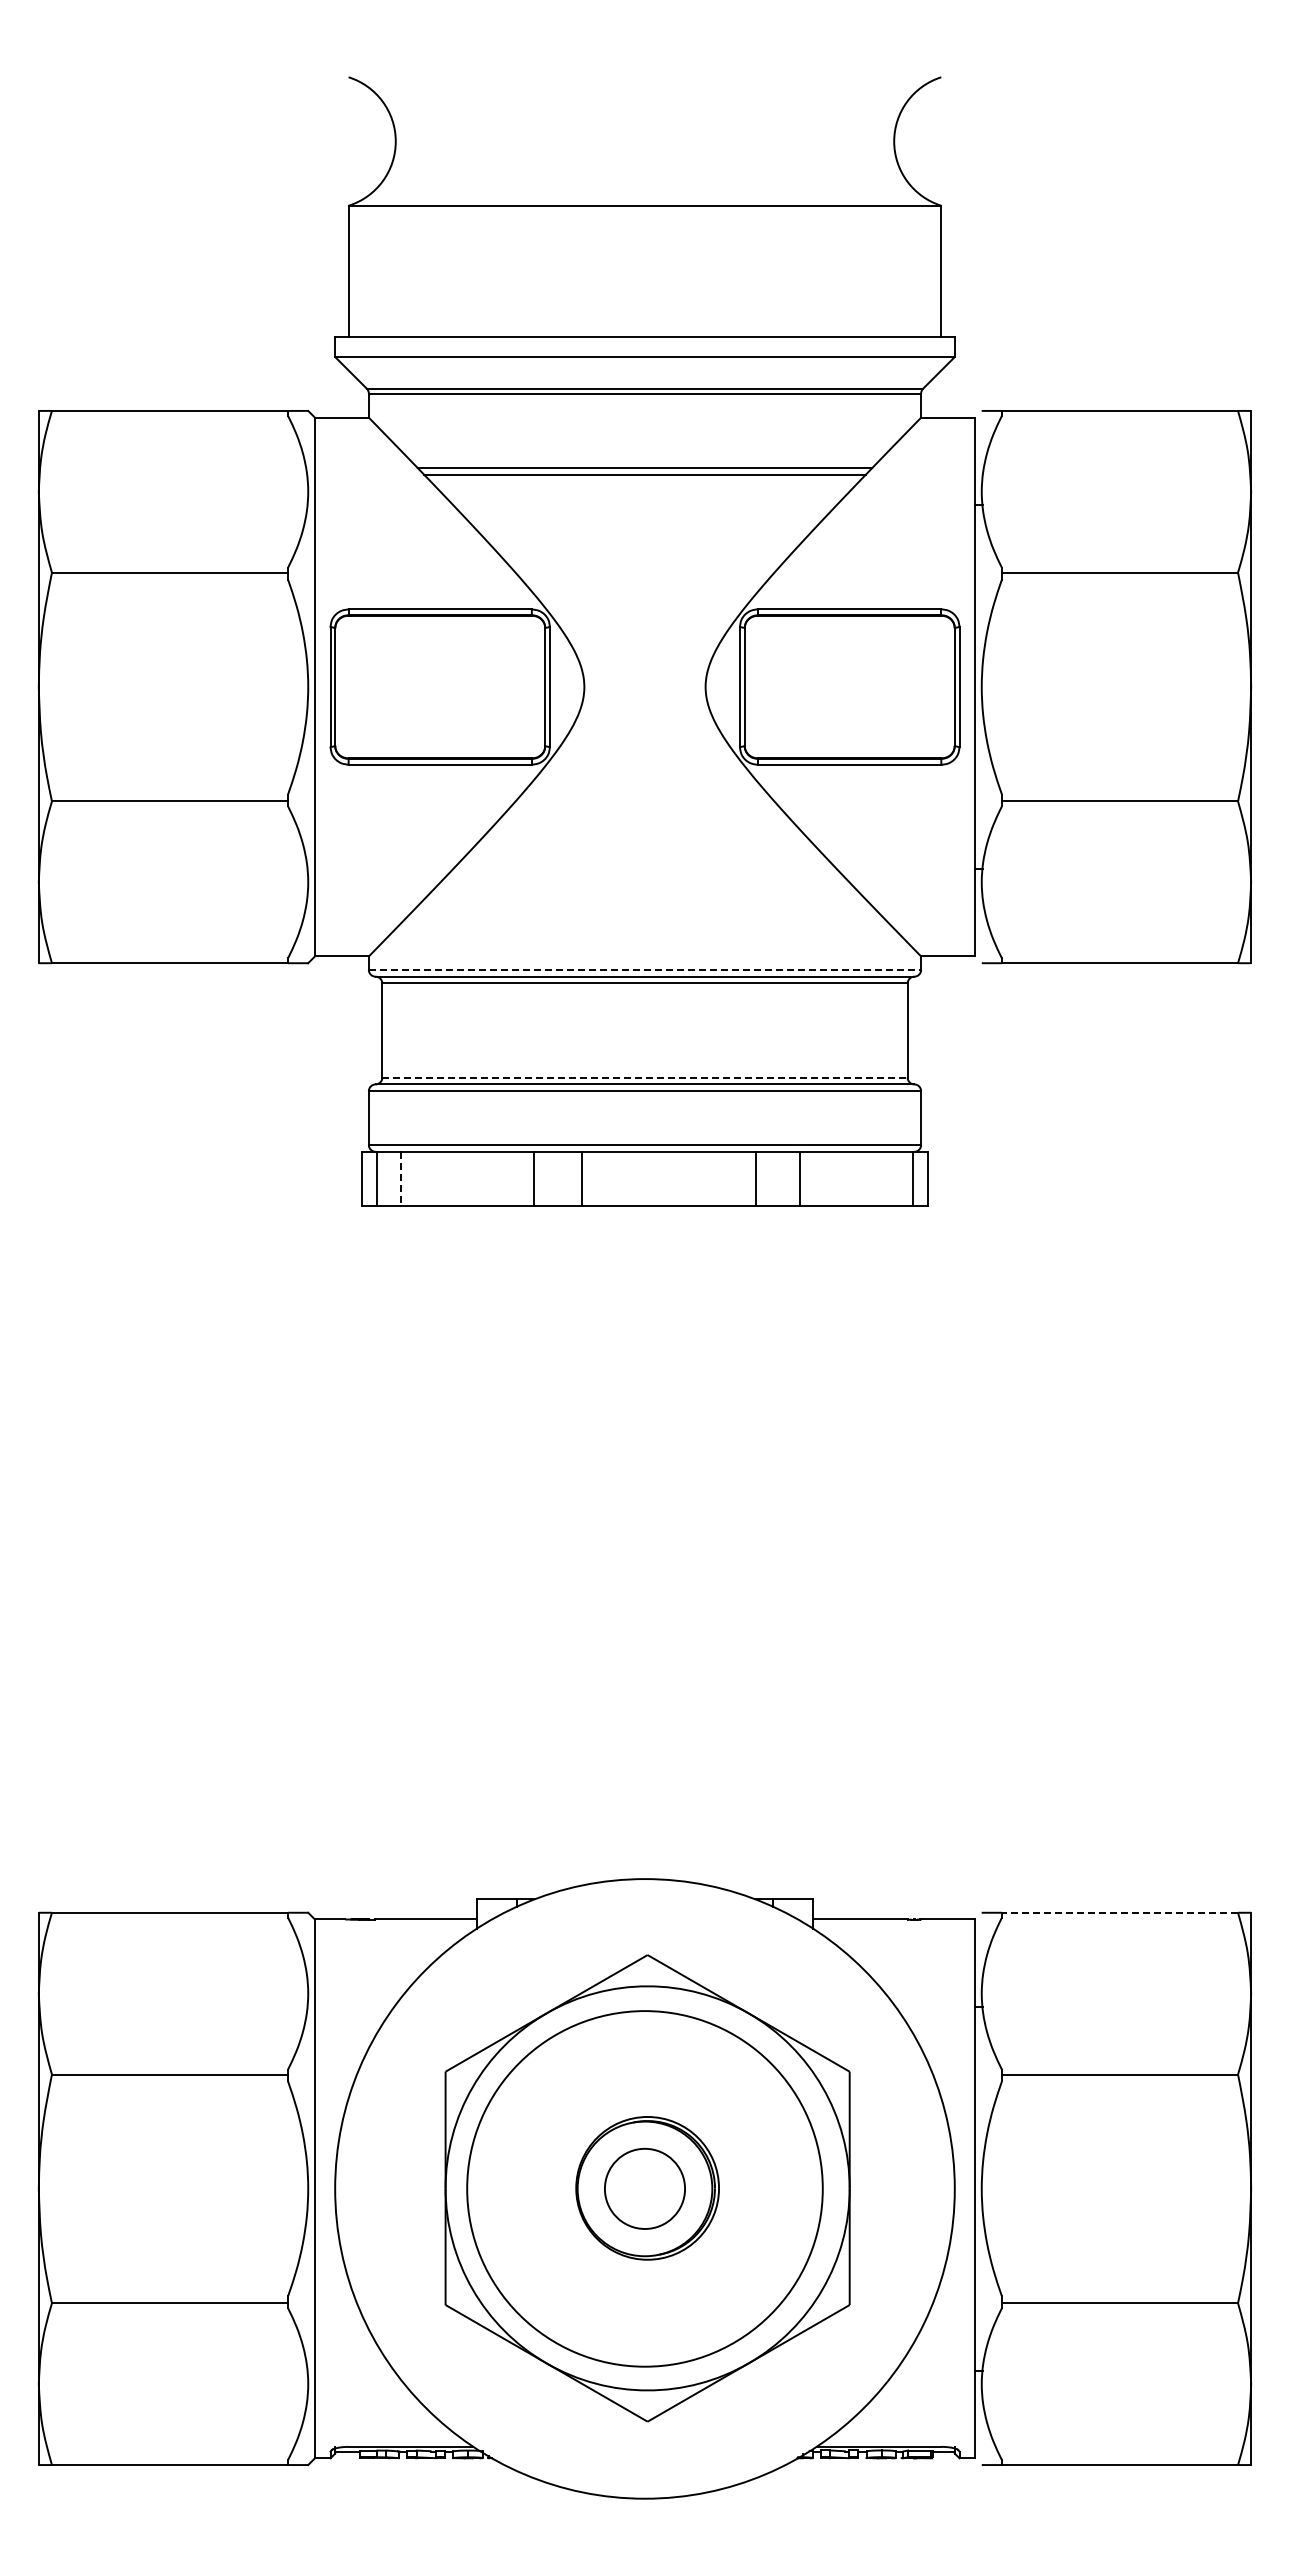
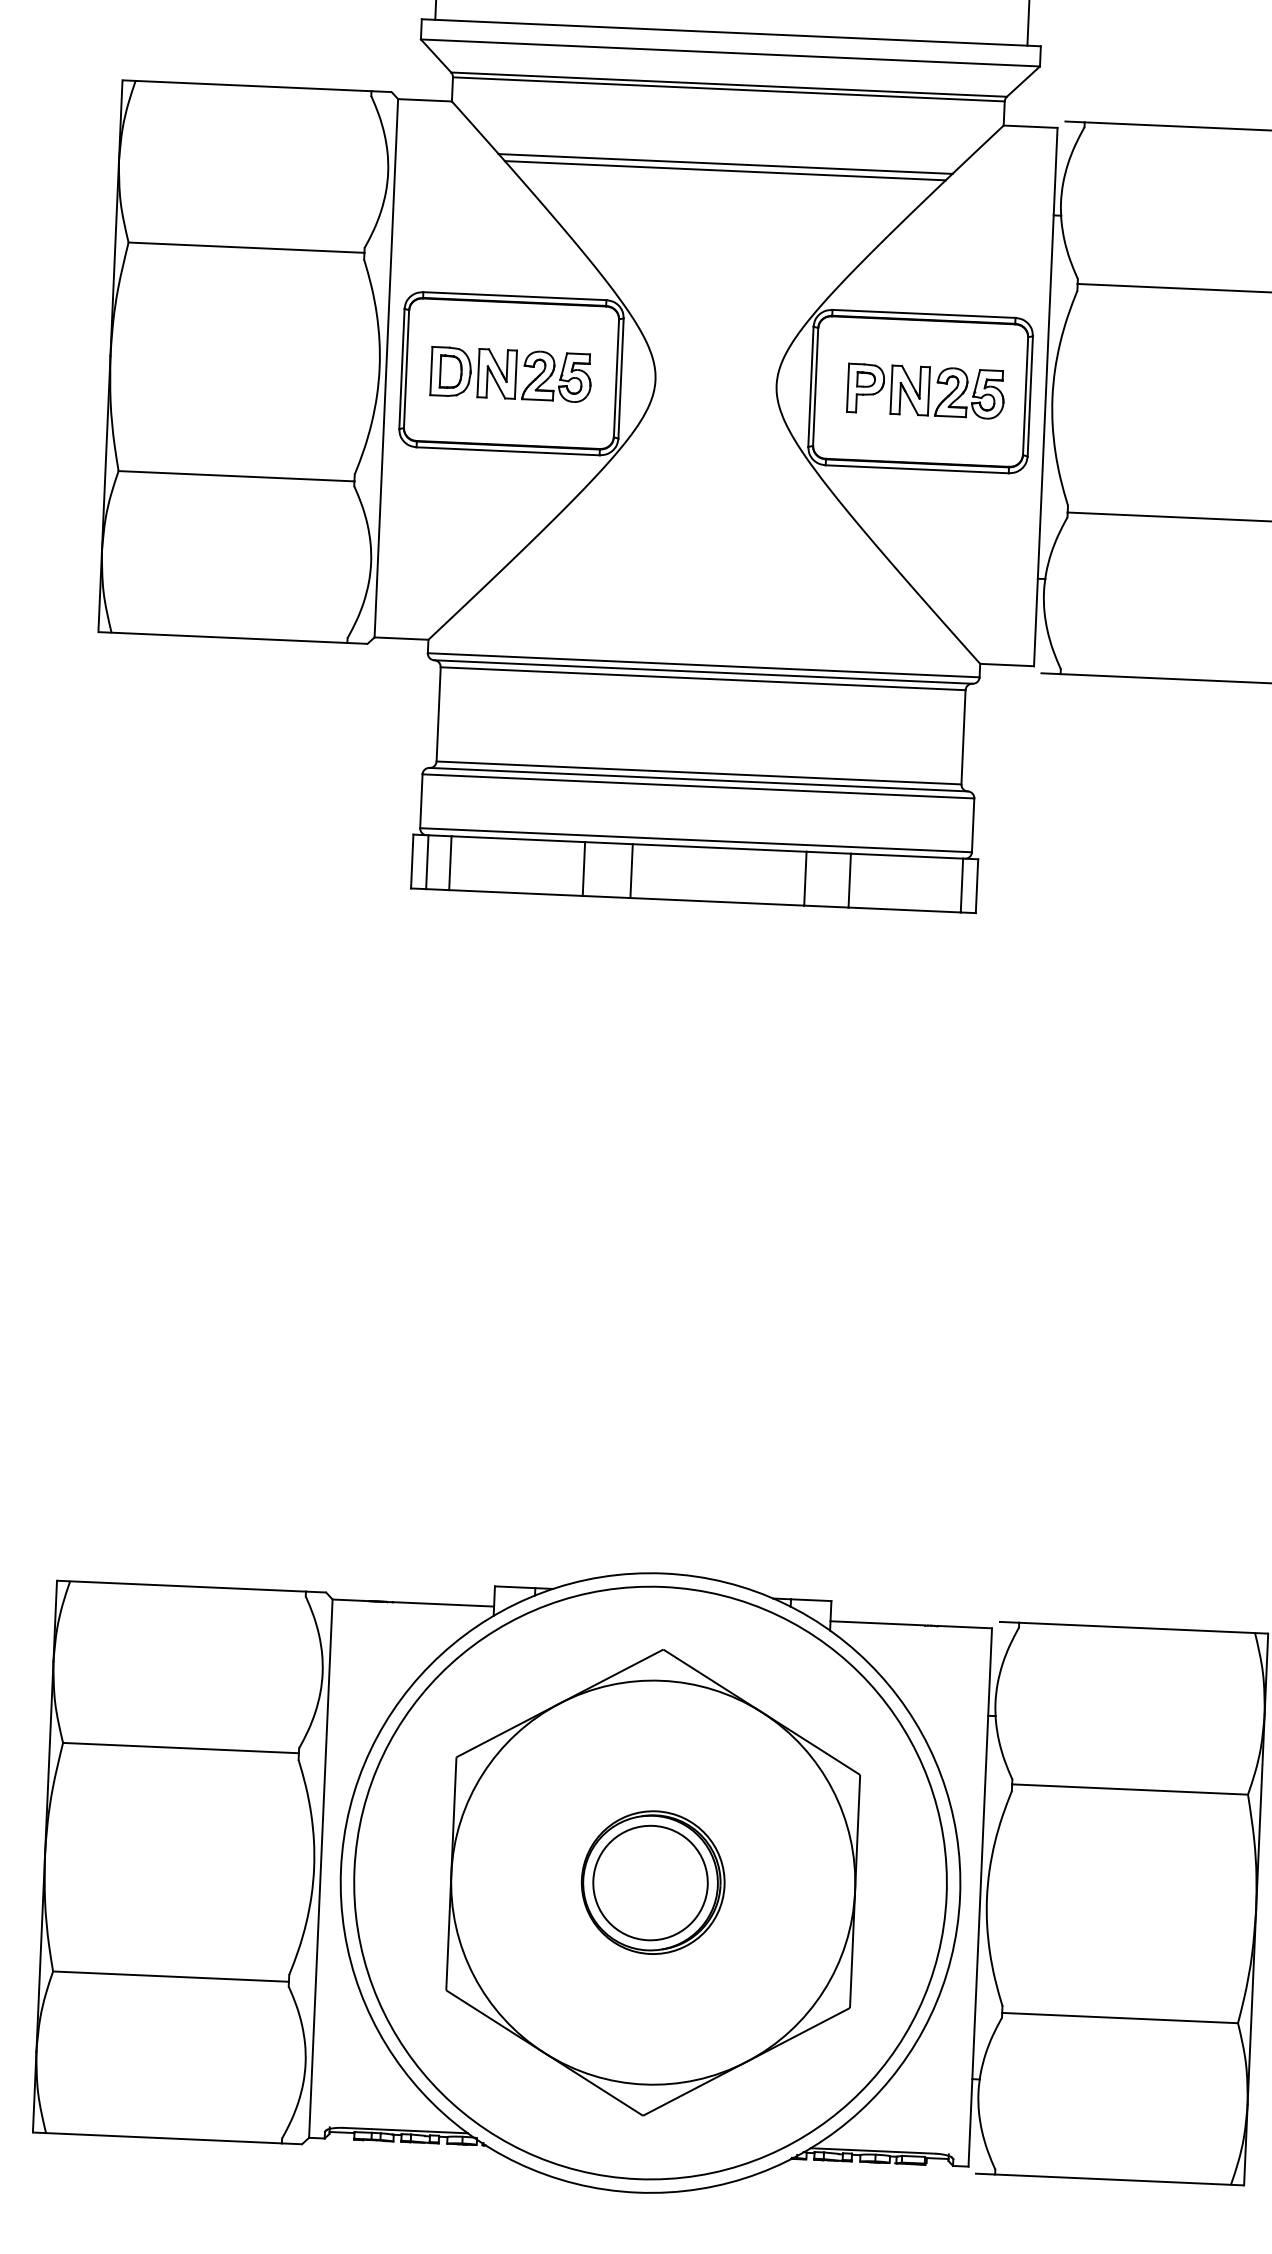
part: (854, 686) -> (925, 391), added
part: (439, 687) -> (510, 374), added
line: (645, 969) -> (704, 664), dashed -> solid
line: (644, 1077) -> (698, 772), dashed -> solid
line: (400, 1178) -> (450, 862), dashed -> solid
line: (1119, 1912) -> (1136, 1627), dashed -> solid
circle: (644, 2188) -> (650, 1882), size x1.43
circle: (644, 2188) -> (650, 1882), size x1.67

